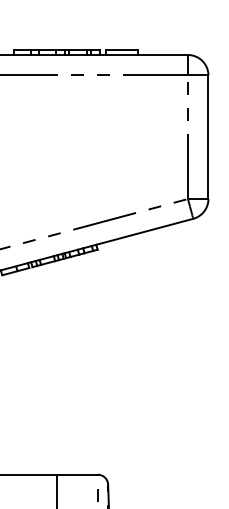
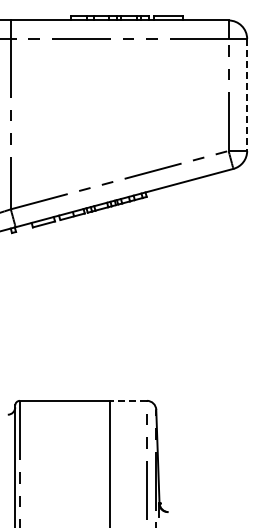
line: (208, 137) -> (247, 95), solid -> dashed
line: (77, 474) -> (128, 400), solid -> dashed

